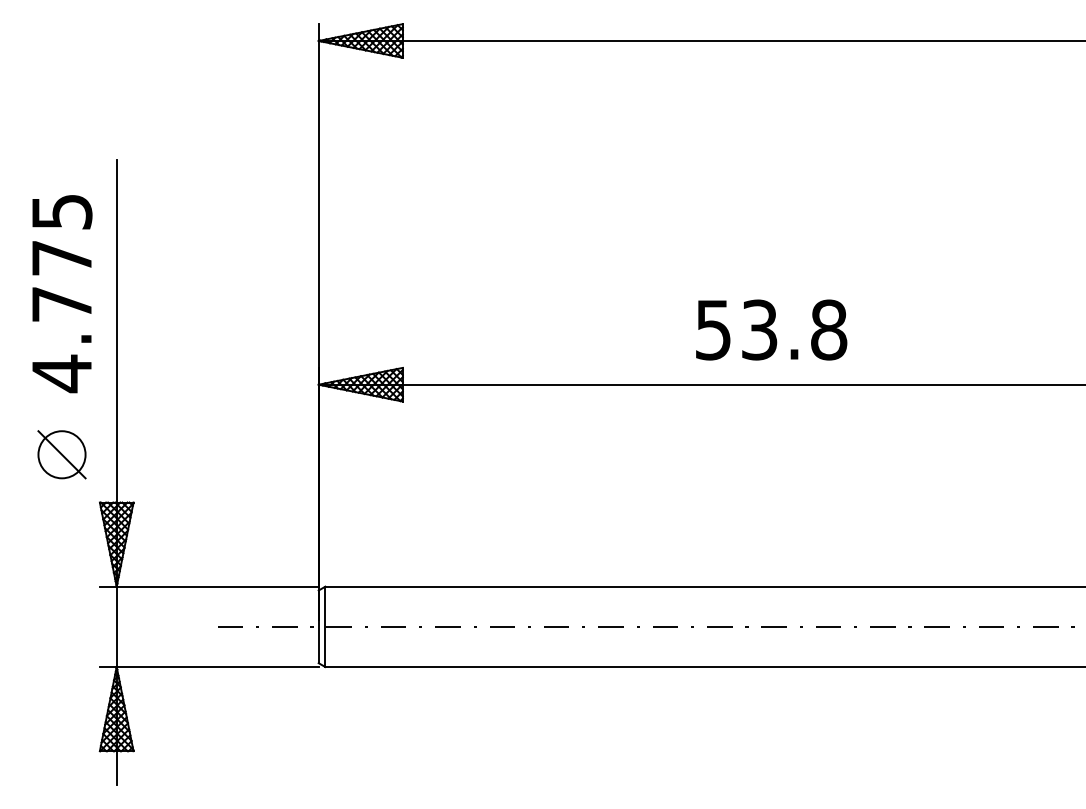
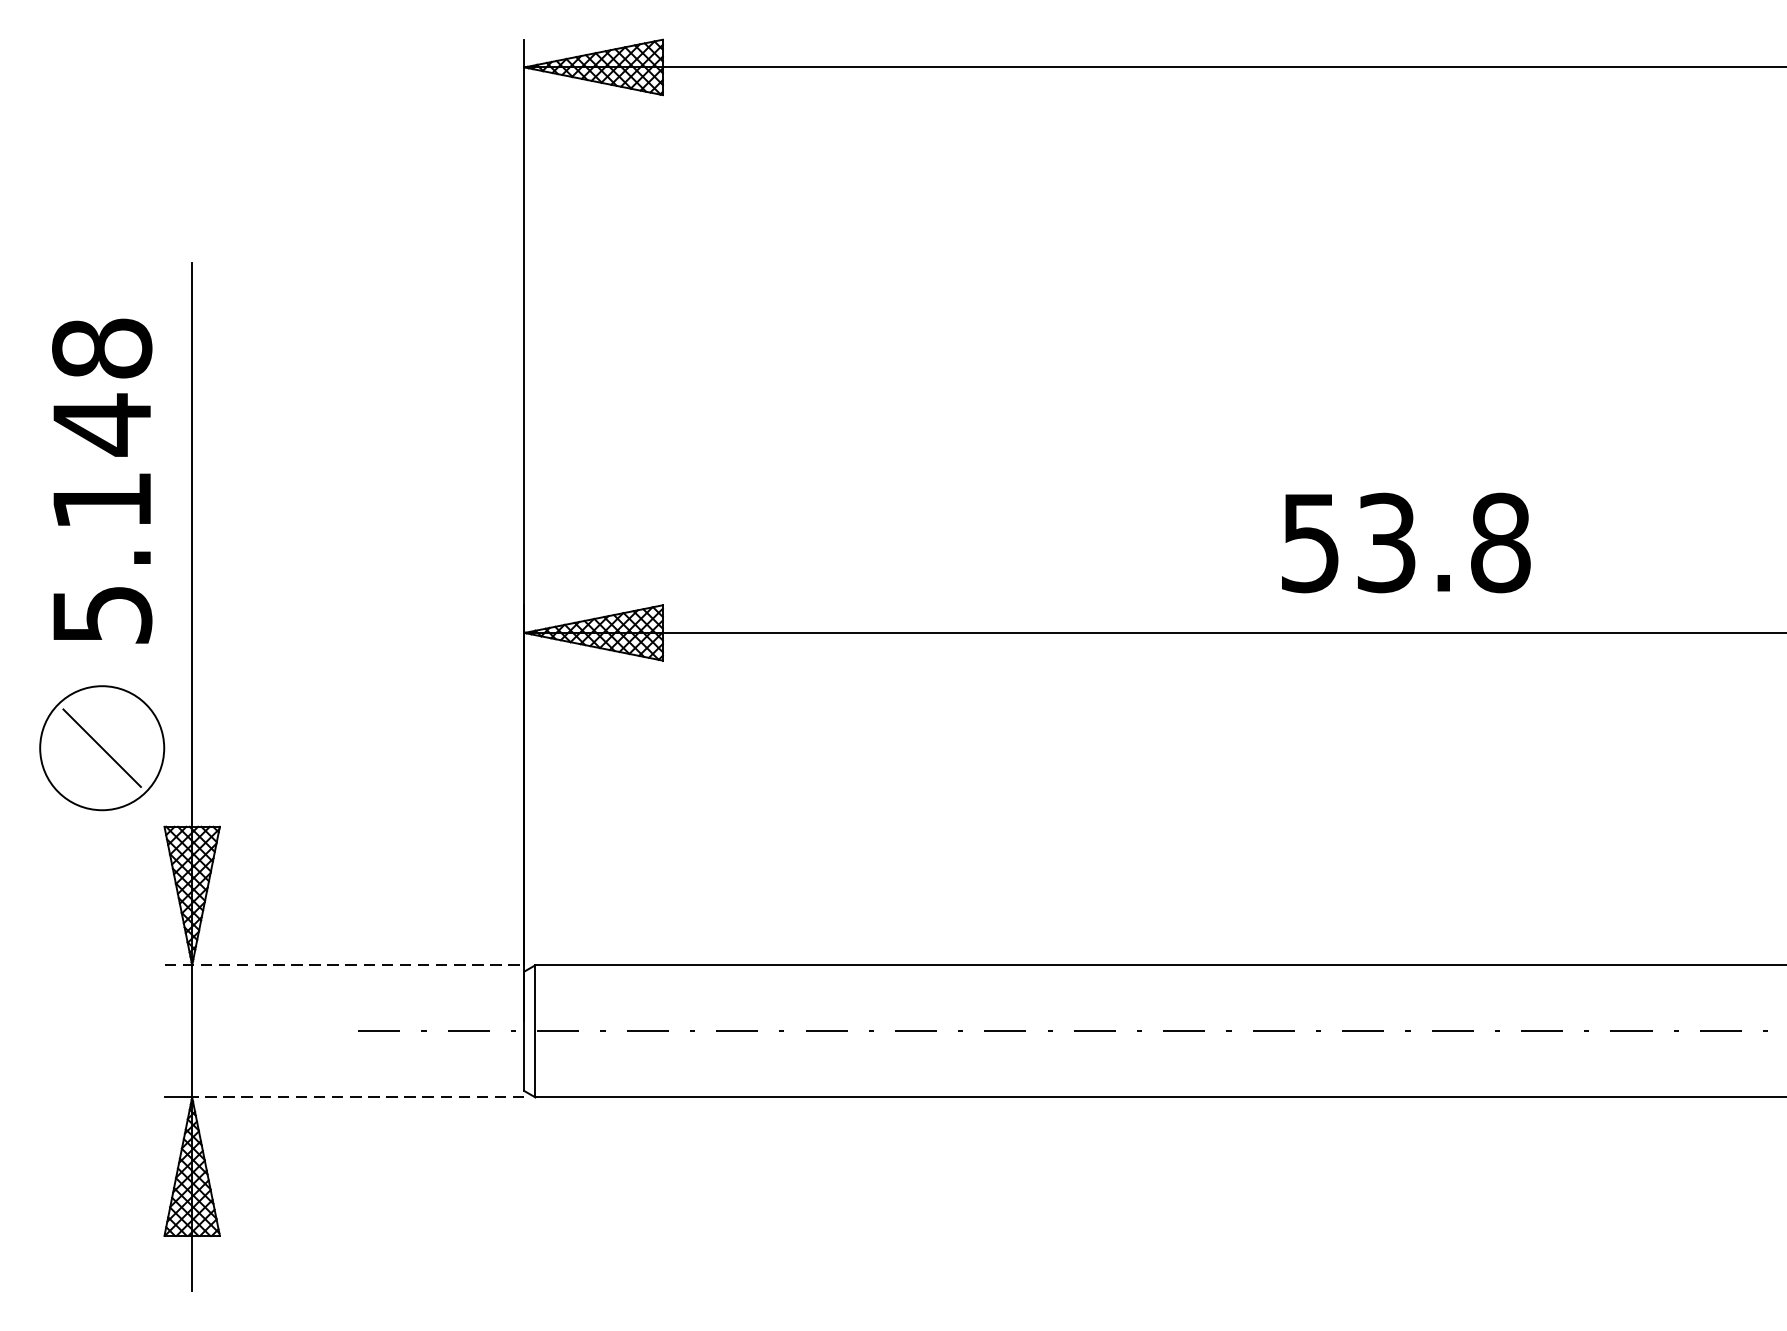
text: (61, 293) -> (101, 482), 4.775 -> 5.148
text: (771, 329) -> (1405, 542), moved
circle: (61, 454) -> (101, 747), size x1.6
line: (209, 586) -> (344, 964), solid -> dashed
line: (217, 667) -> (357, 1098), solid -> dashed

